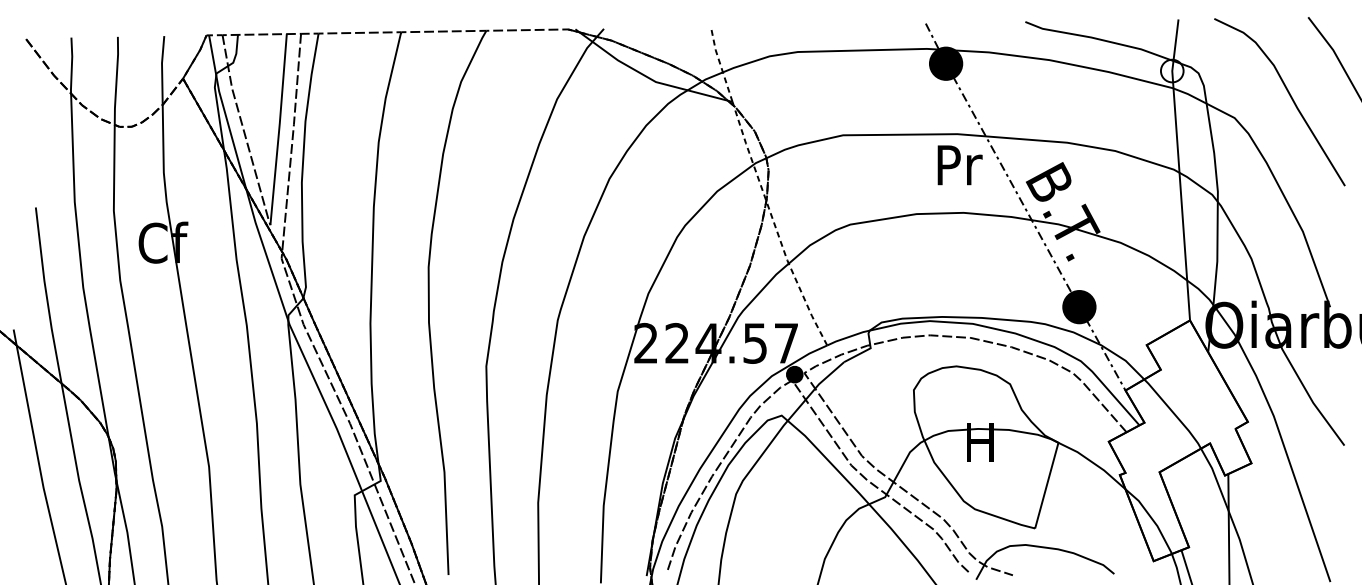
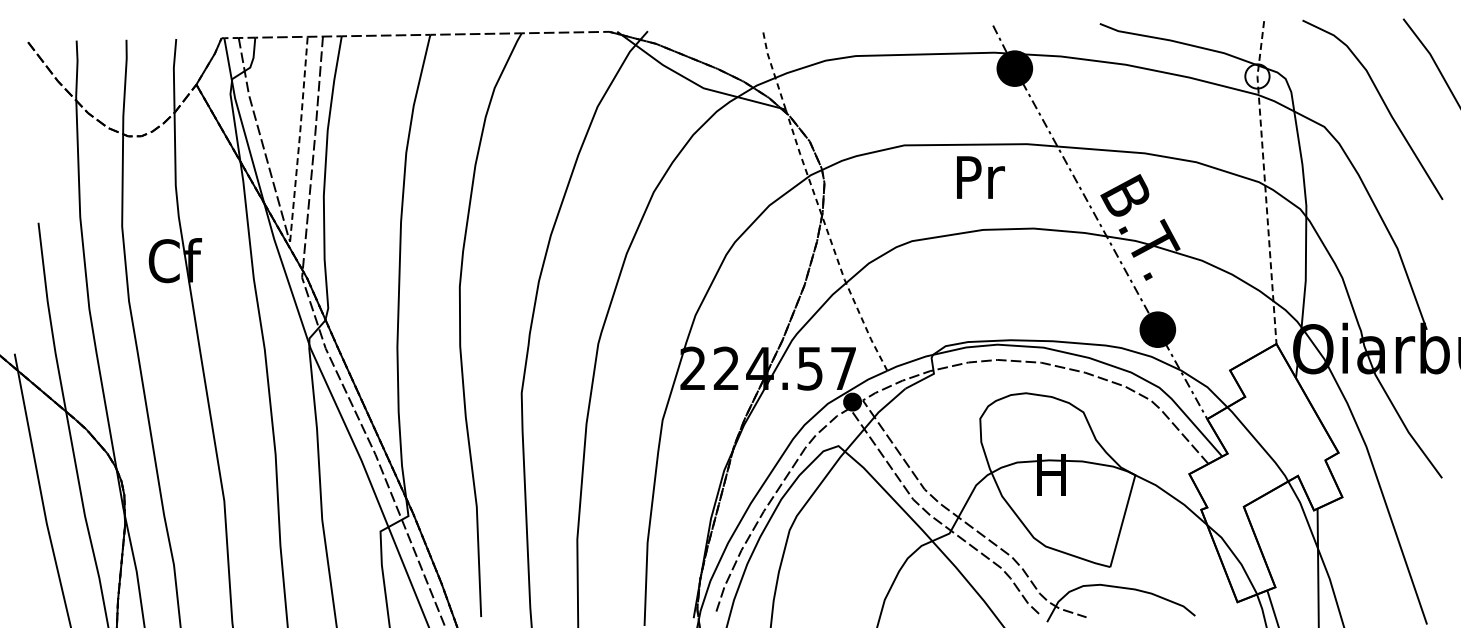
line: (279, 128) -> (299, 138), solid -> dashed
text: (959, 165) -> (980, 177), moved
line: (1178, 168) -> (1264, 181), solid -> dashed

